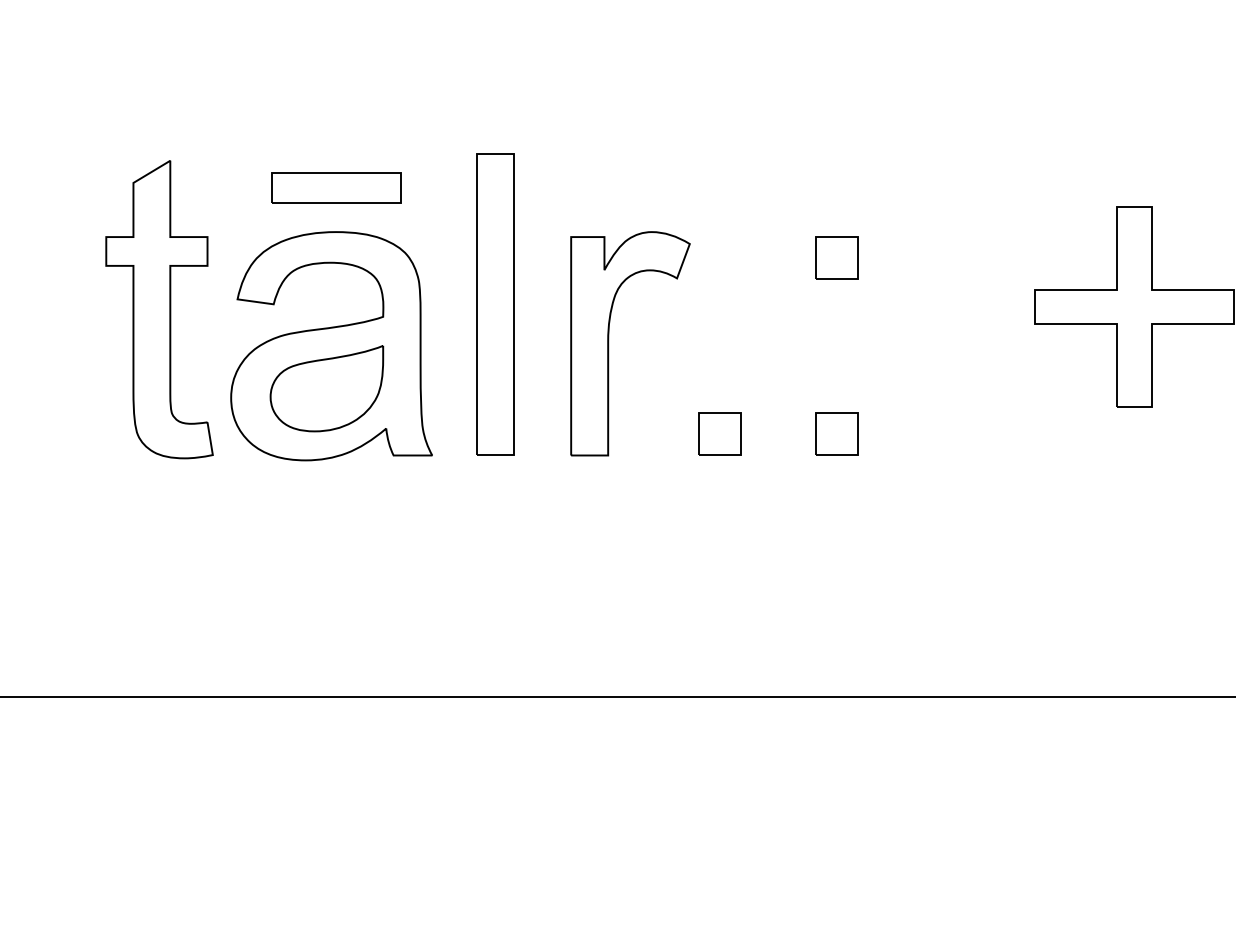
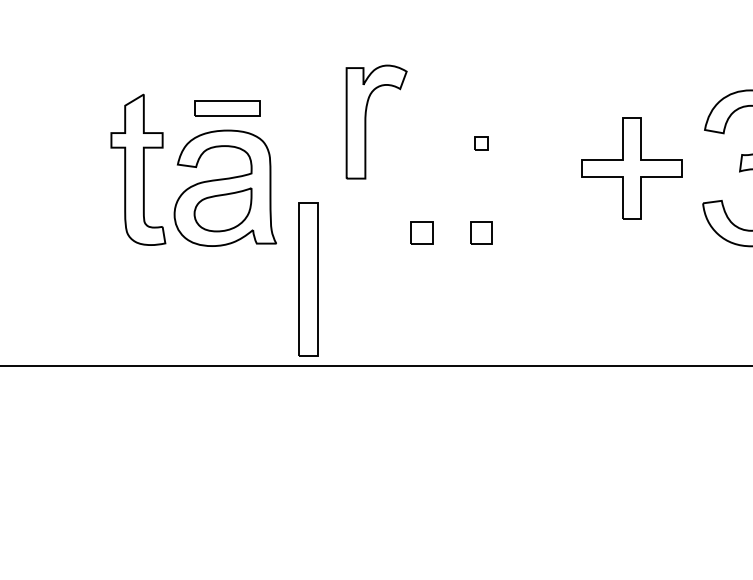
part: (837, 257) -> (481, 143), size x0.6
part: (495, 305) -> (308, 279), moved
part: (610, 342) -> (366, 121), moved

